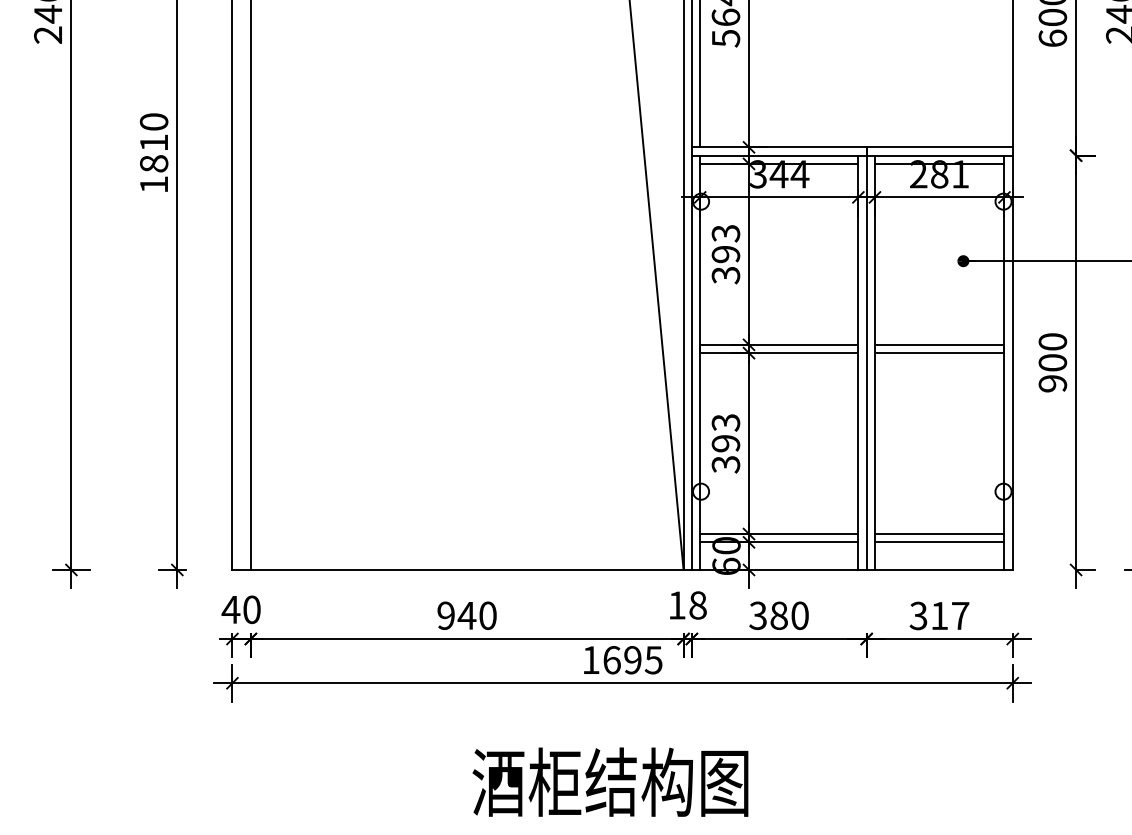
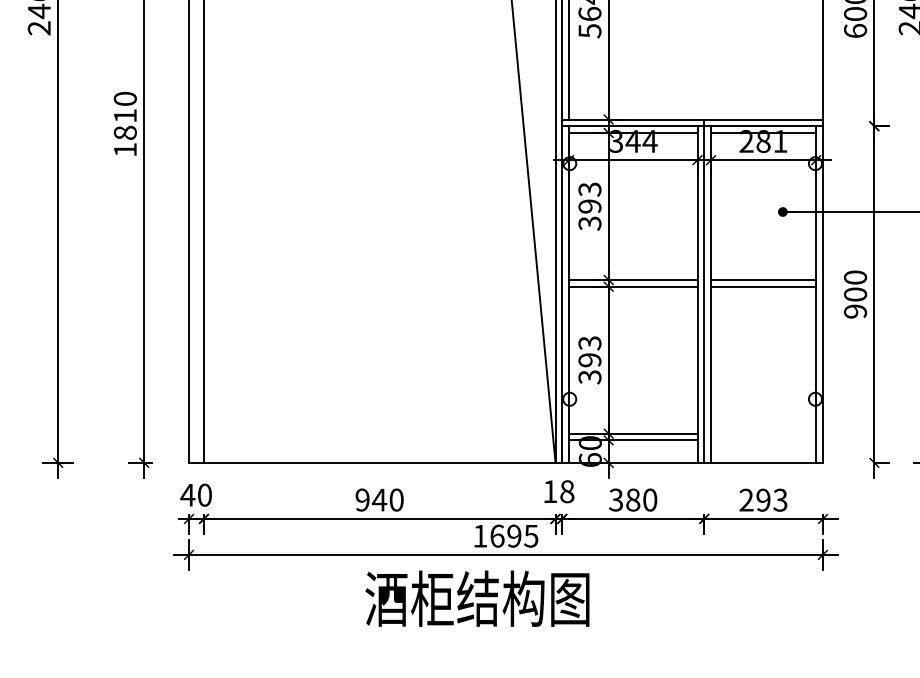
line: (939, 534) -> (763, 434), removed
line: (939, 542) -> (763, 440), removed
text: (939, 615) -> (763, 499), 317 -> 293
text: (610, 781) -> (477, 598), moved

